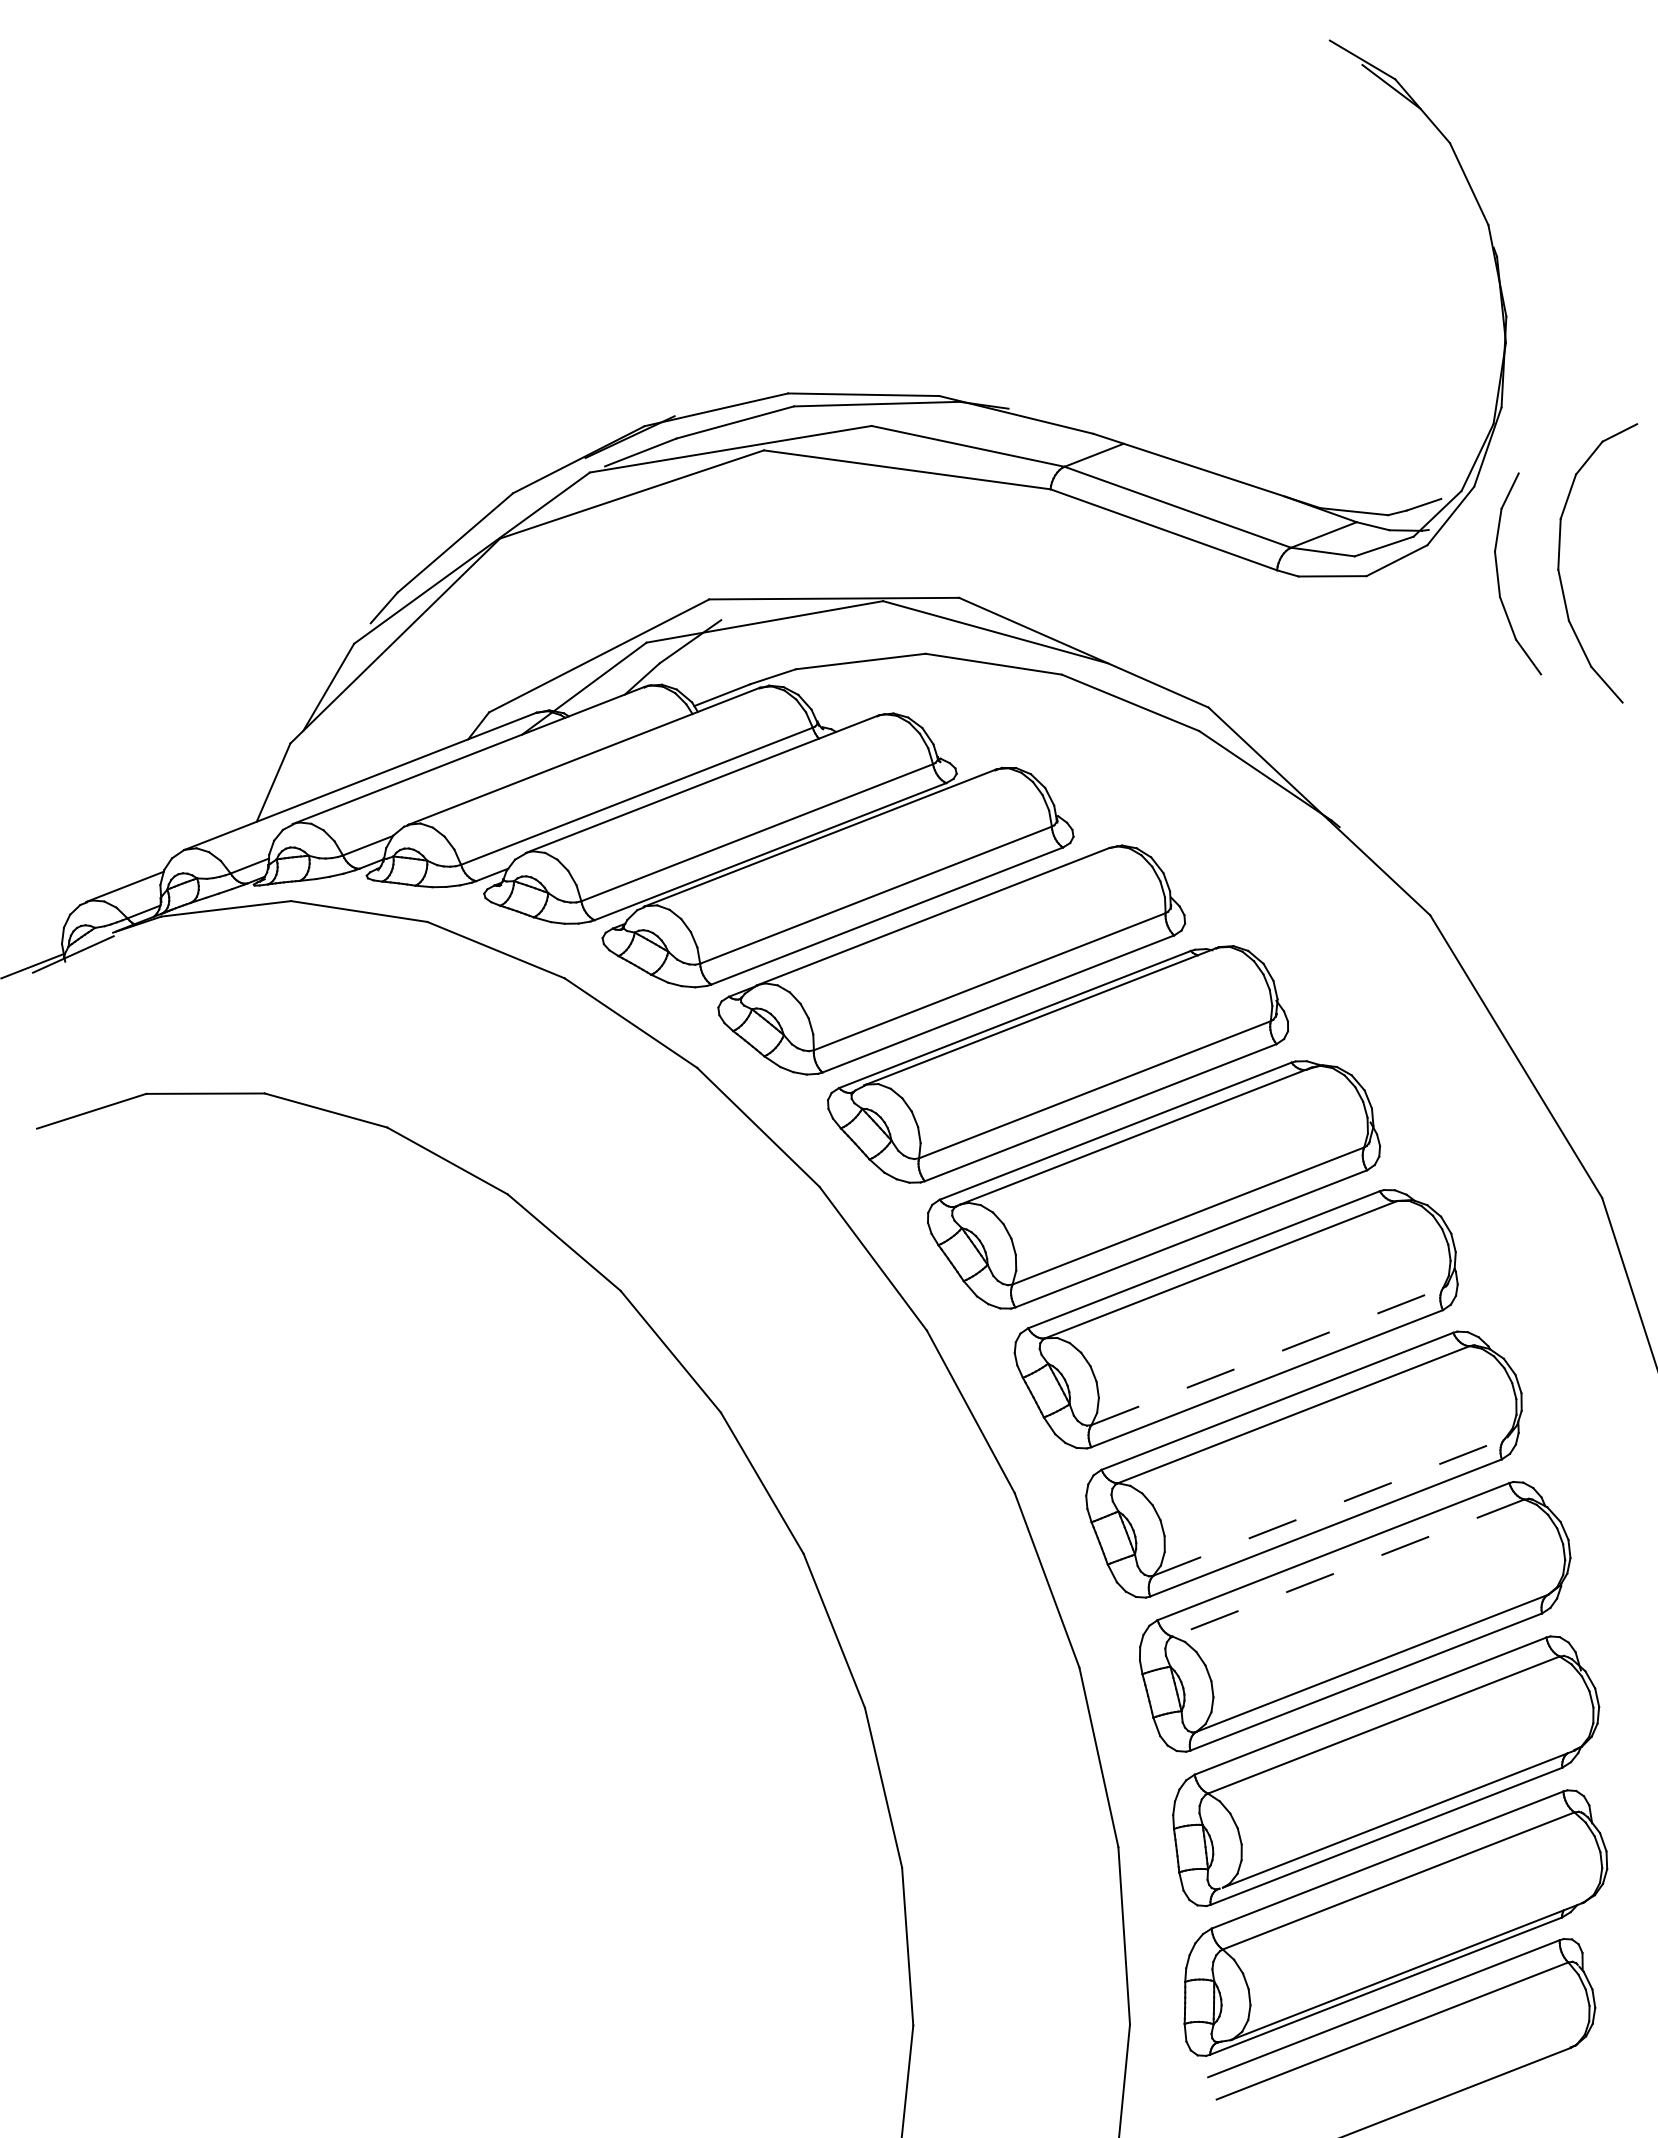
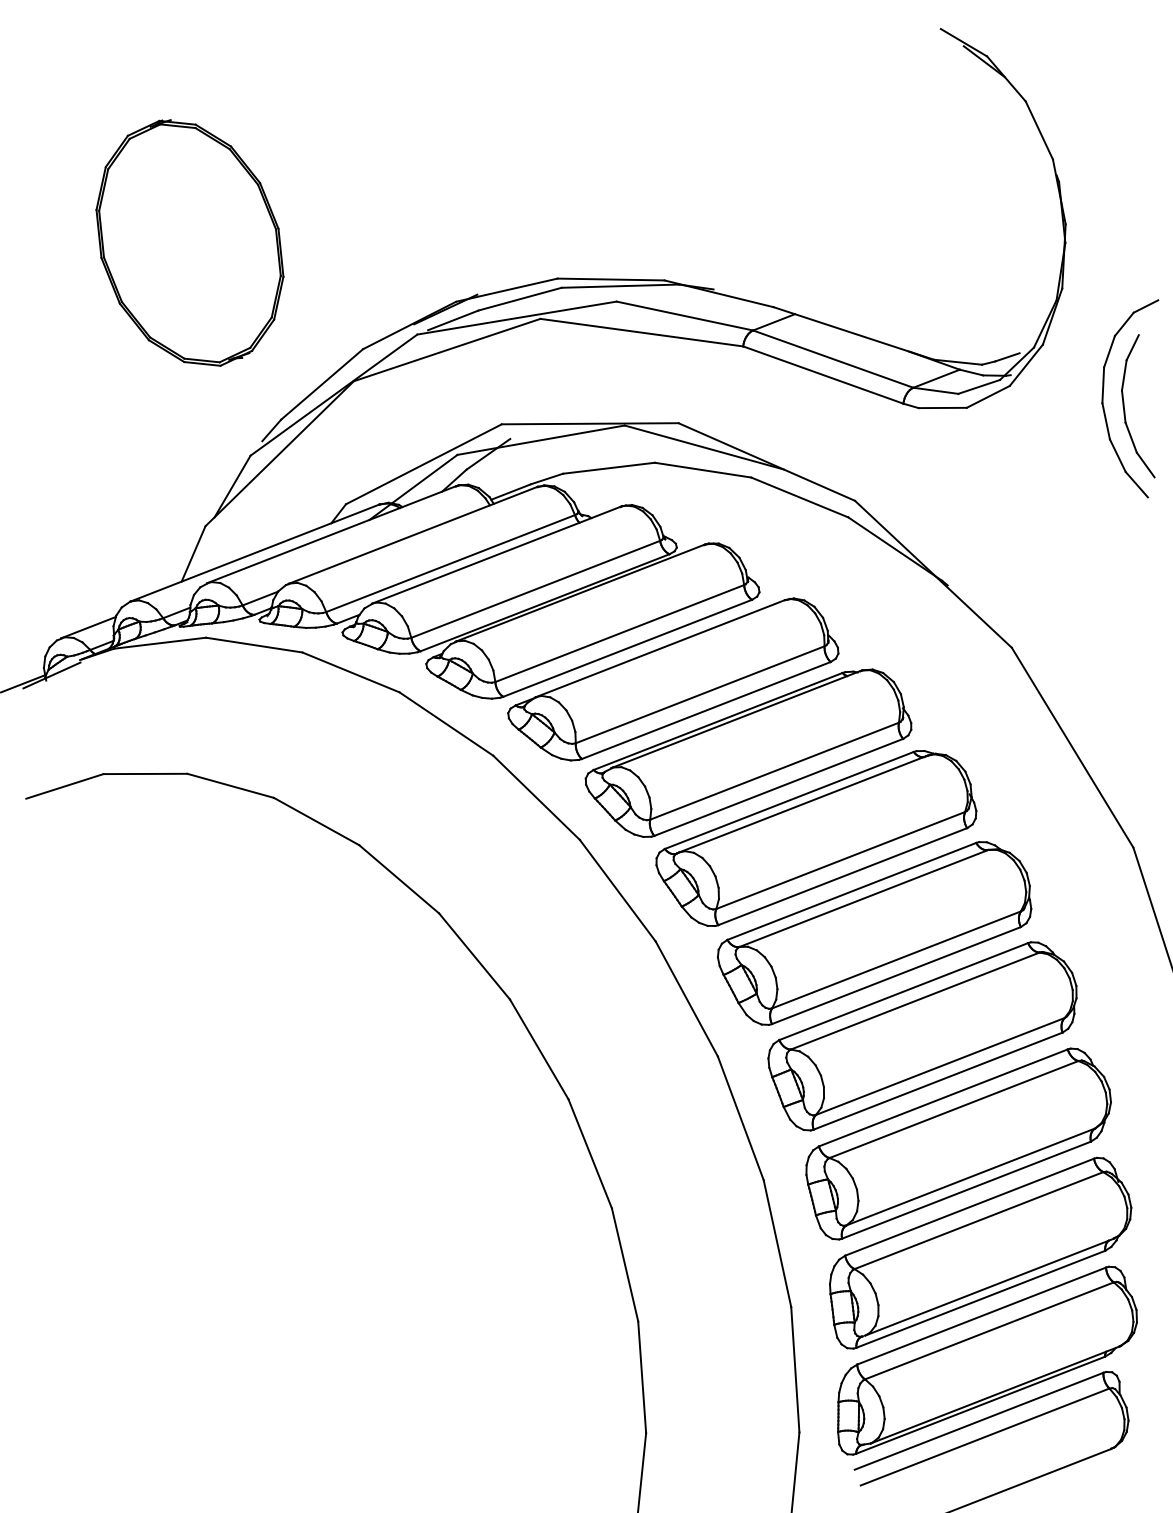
part: (268, 342) -> (190, 242), added
part: (1498, 573) -> (1124, 405), moved
line: (1267, 1356) -> (896, 959), dashed -> solid
line: (1329, 1507) -> (940, 1066), dashed -> solid
line: (1348, 1568) -> (953, 1109), dashed -> solid

